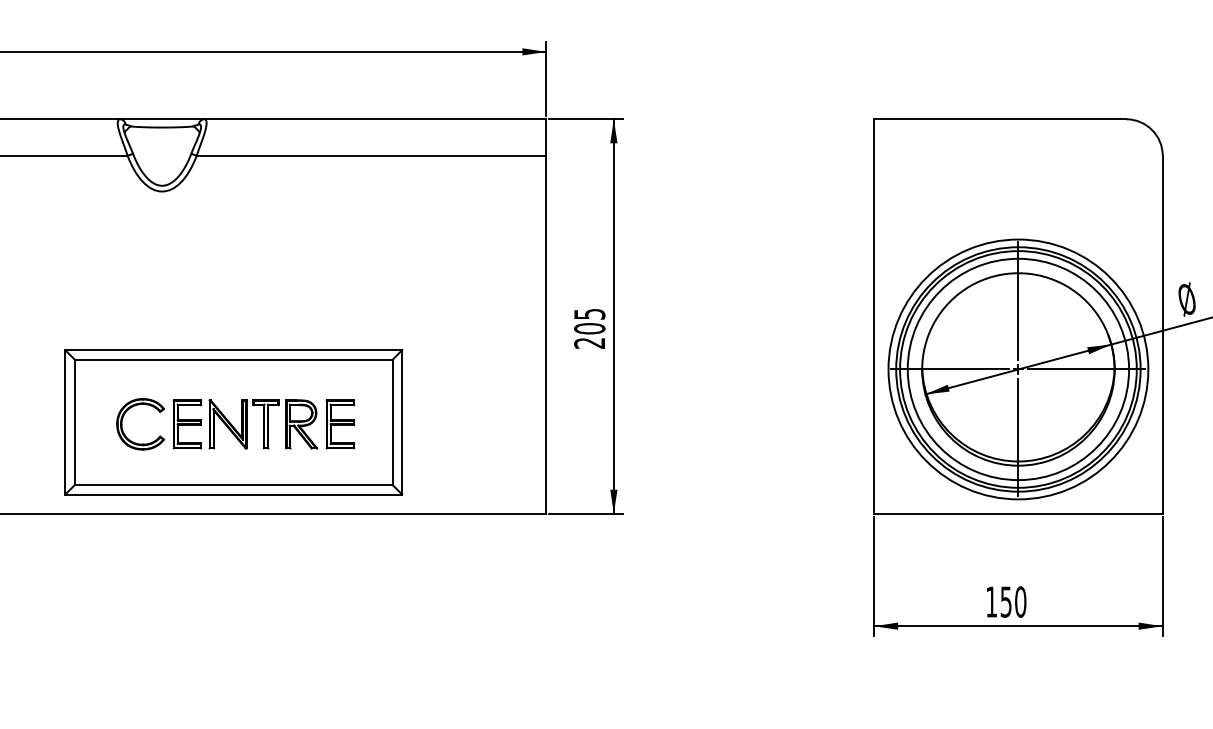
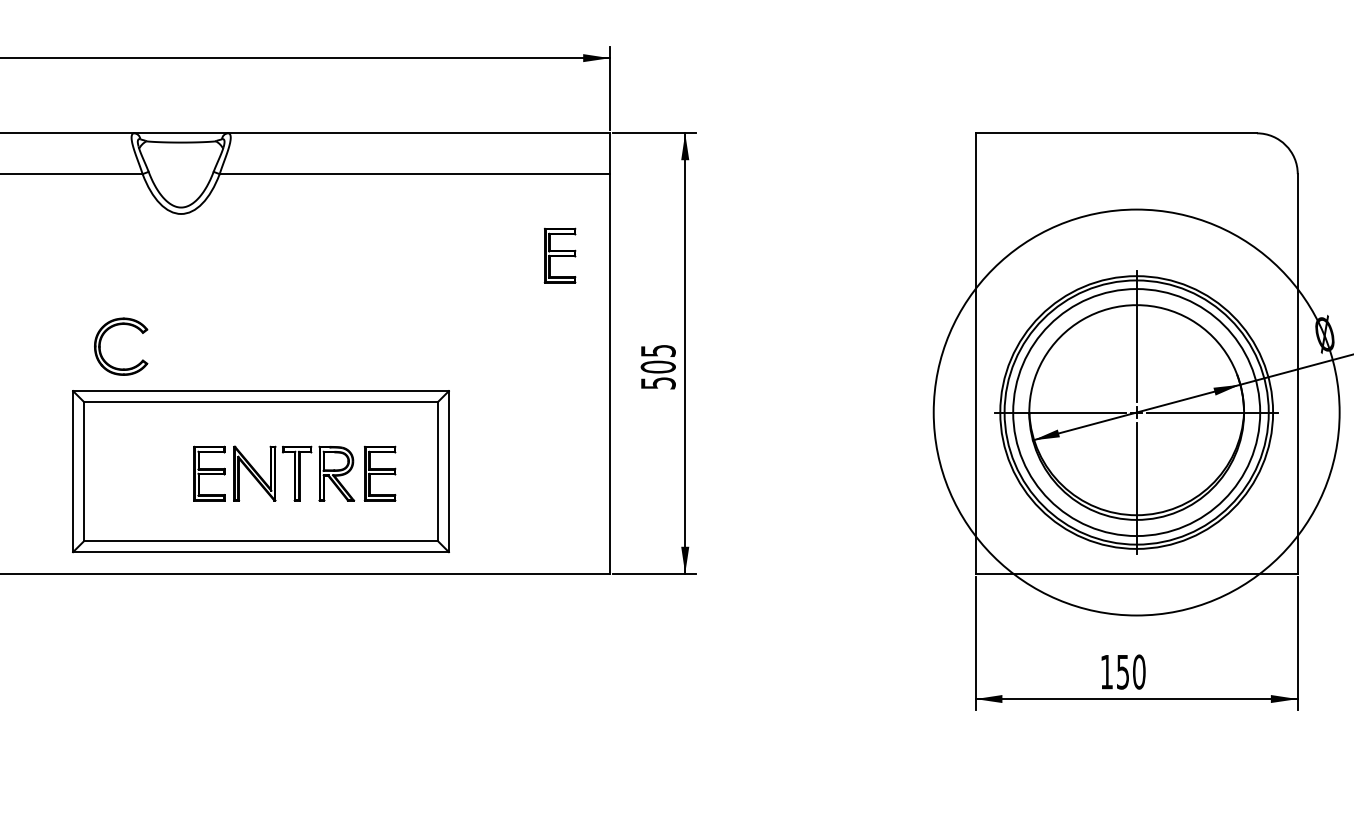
part: (501, 228) -> (559, 255), added
text: (589, 343) -> (657, 383), 205 -> 505
circle: (1018, 369) -> (1136, 412), size x1.4
part: (128, 410) -> (107, 331), moved

